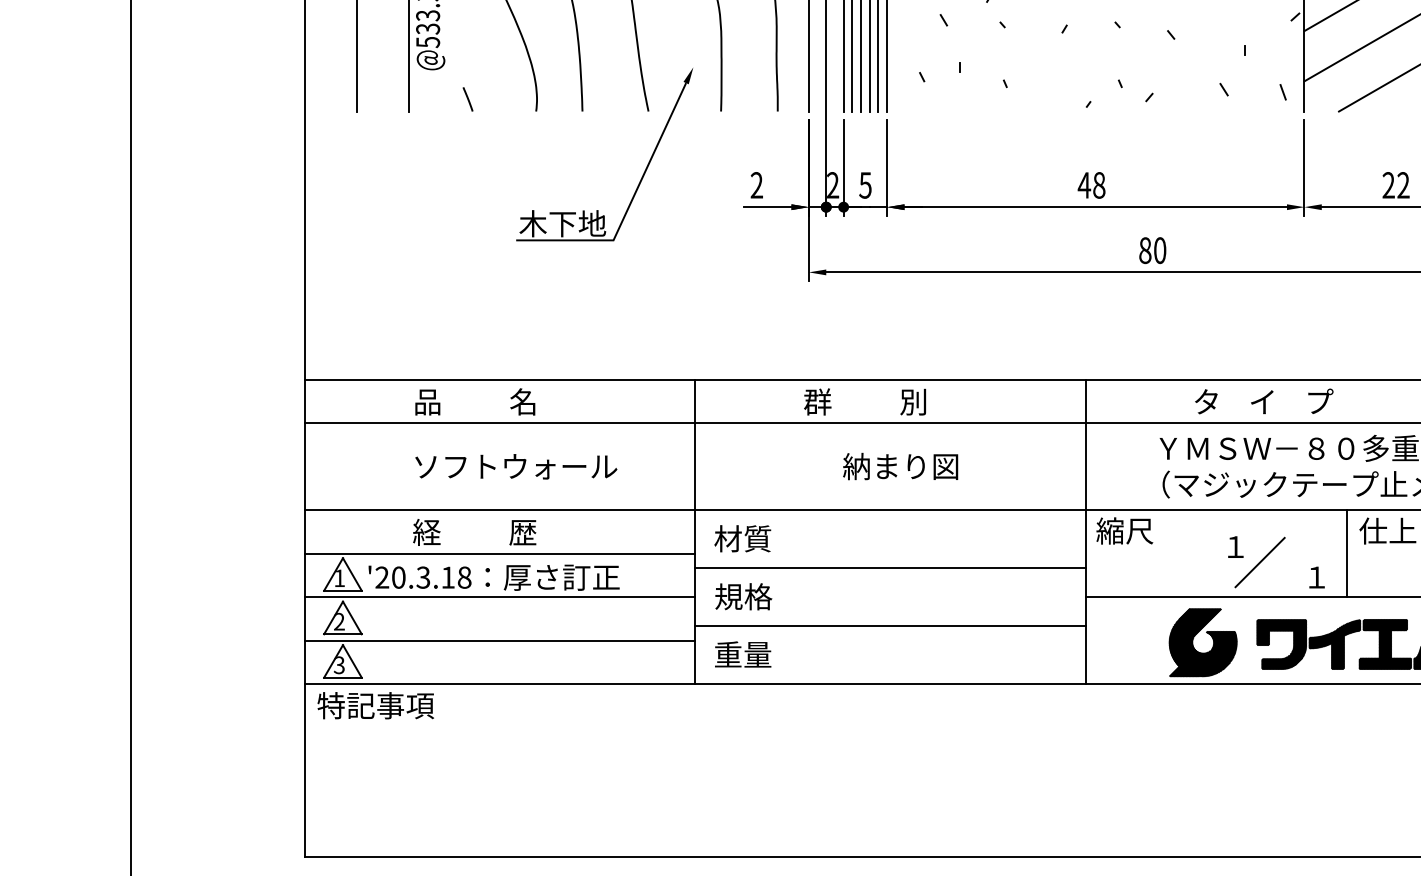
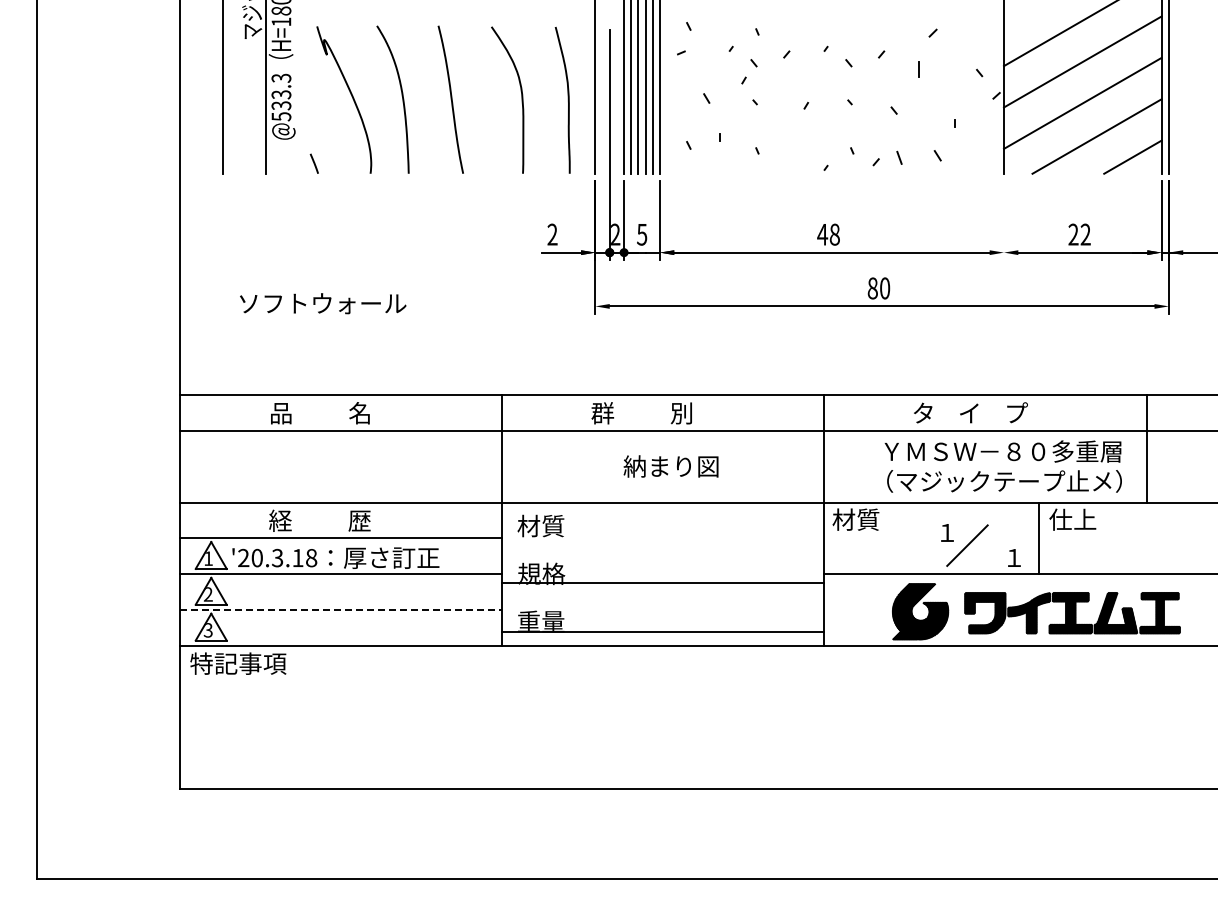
line: (1283, 91) -> (899, 157), moved
line: (1303, 166) -> (1003, 219), removed
part: (644, 170) -> (459, 222), removed
text: (516, 466) -> (323, 303), moved
text: (1124, 530) -> (855, 519), 縮尺 -> 材質
line: (890, 568) -> (662, 583), moved
line: (890, 626) -> (662, 632), moved
line: (499, 641) -> (340, 610), solid -> dashed

